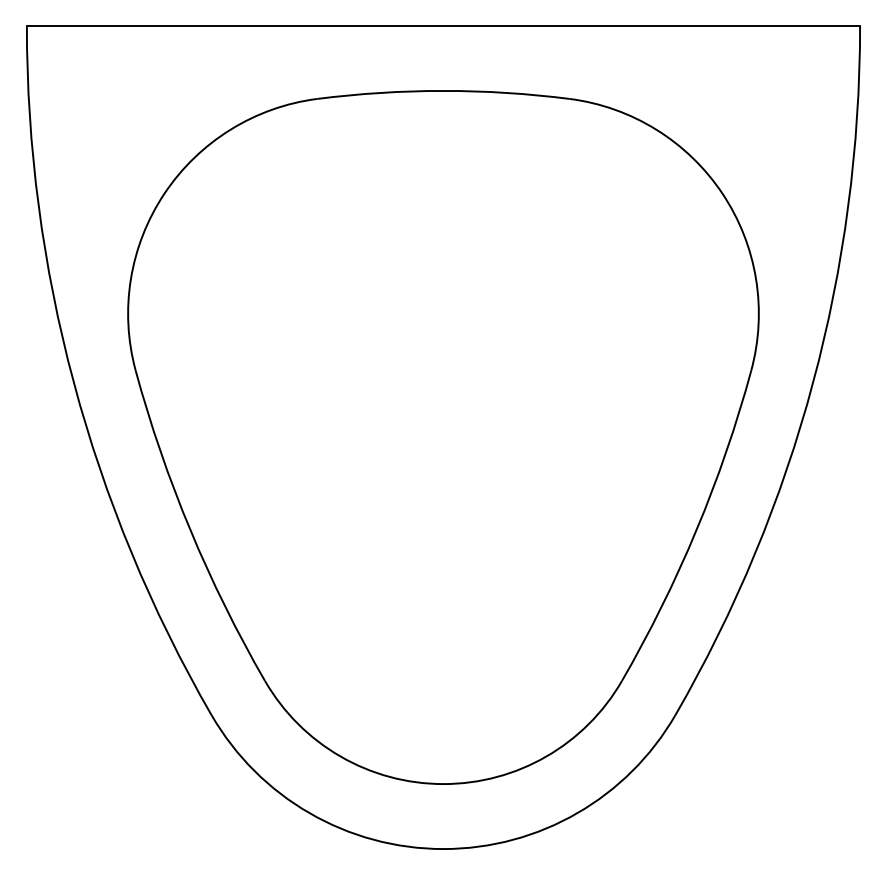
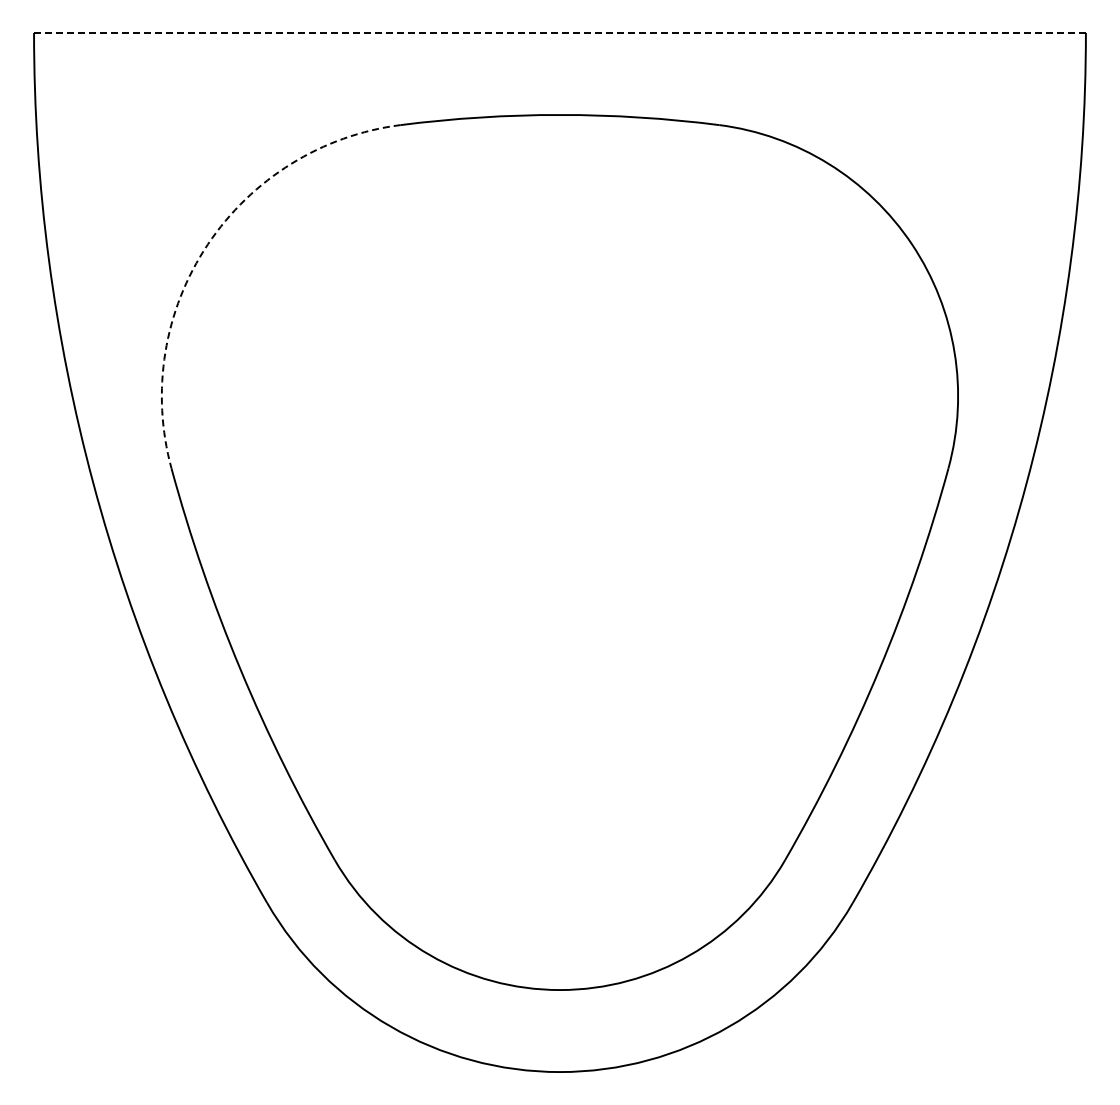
line: (443, 25) -> (559, 32), solid -> dashed
arc: (164, 193) -> (207, 244), solid -> dashed

